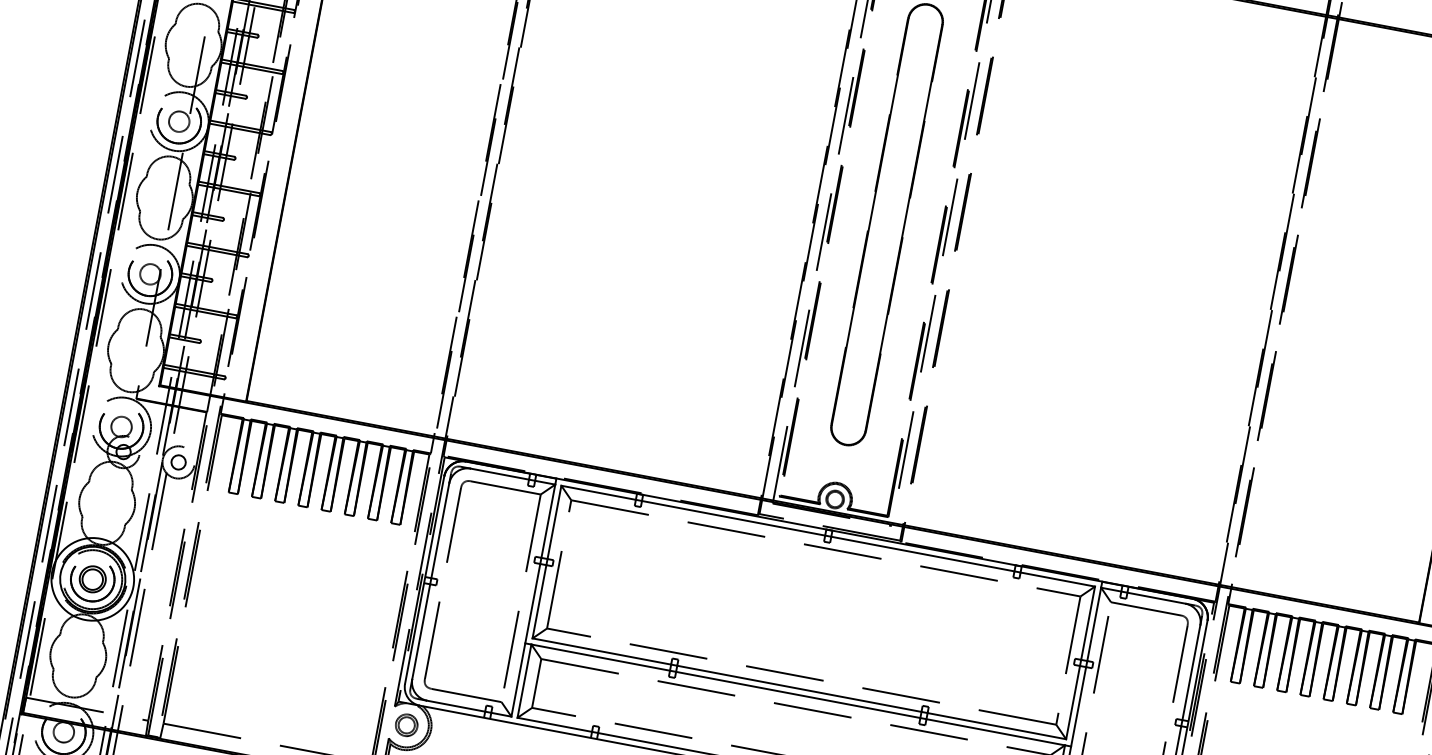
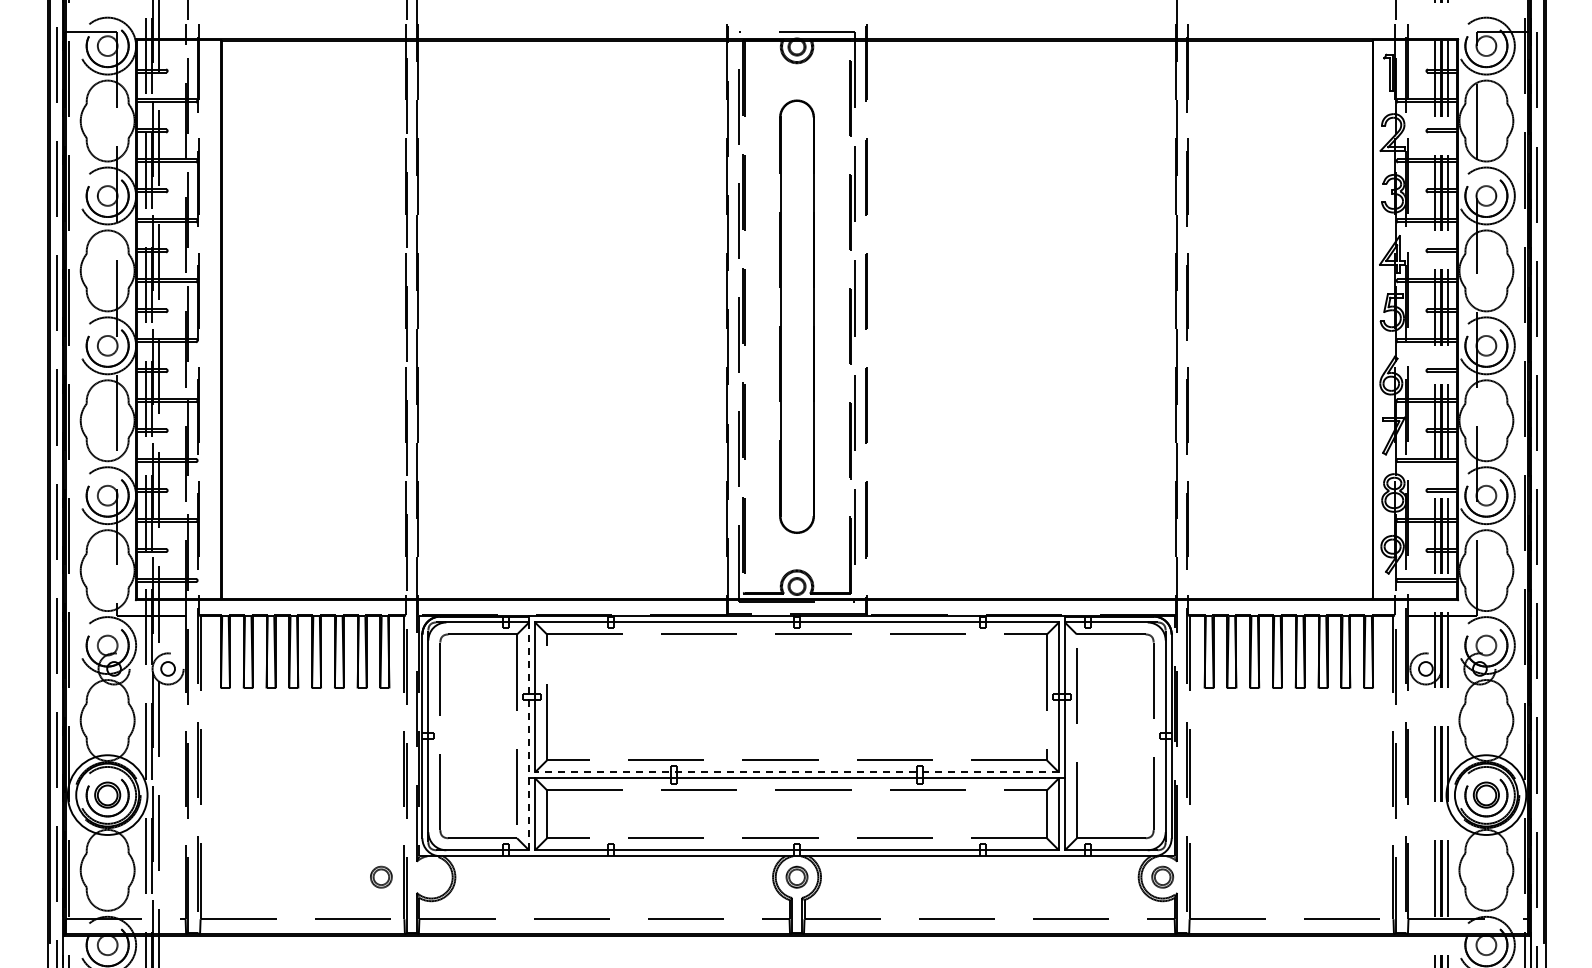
line: (533, 600) -> (529, 736), solid -> dashed
line: (799, 689) -> (797, 772), solid -> dashed
part: (406, 724) -> (381, 876), moved

